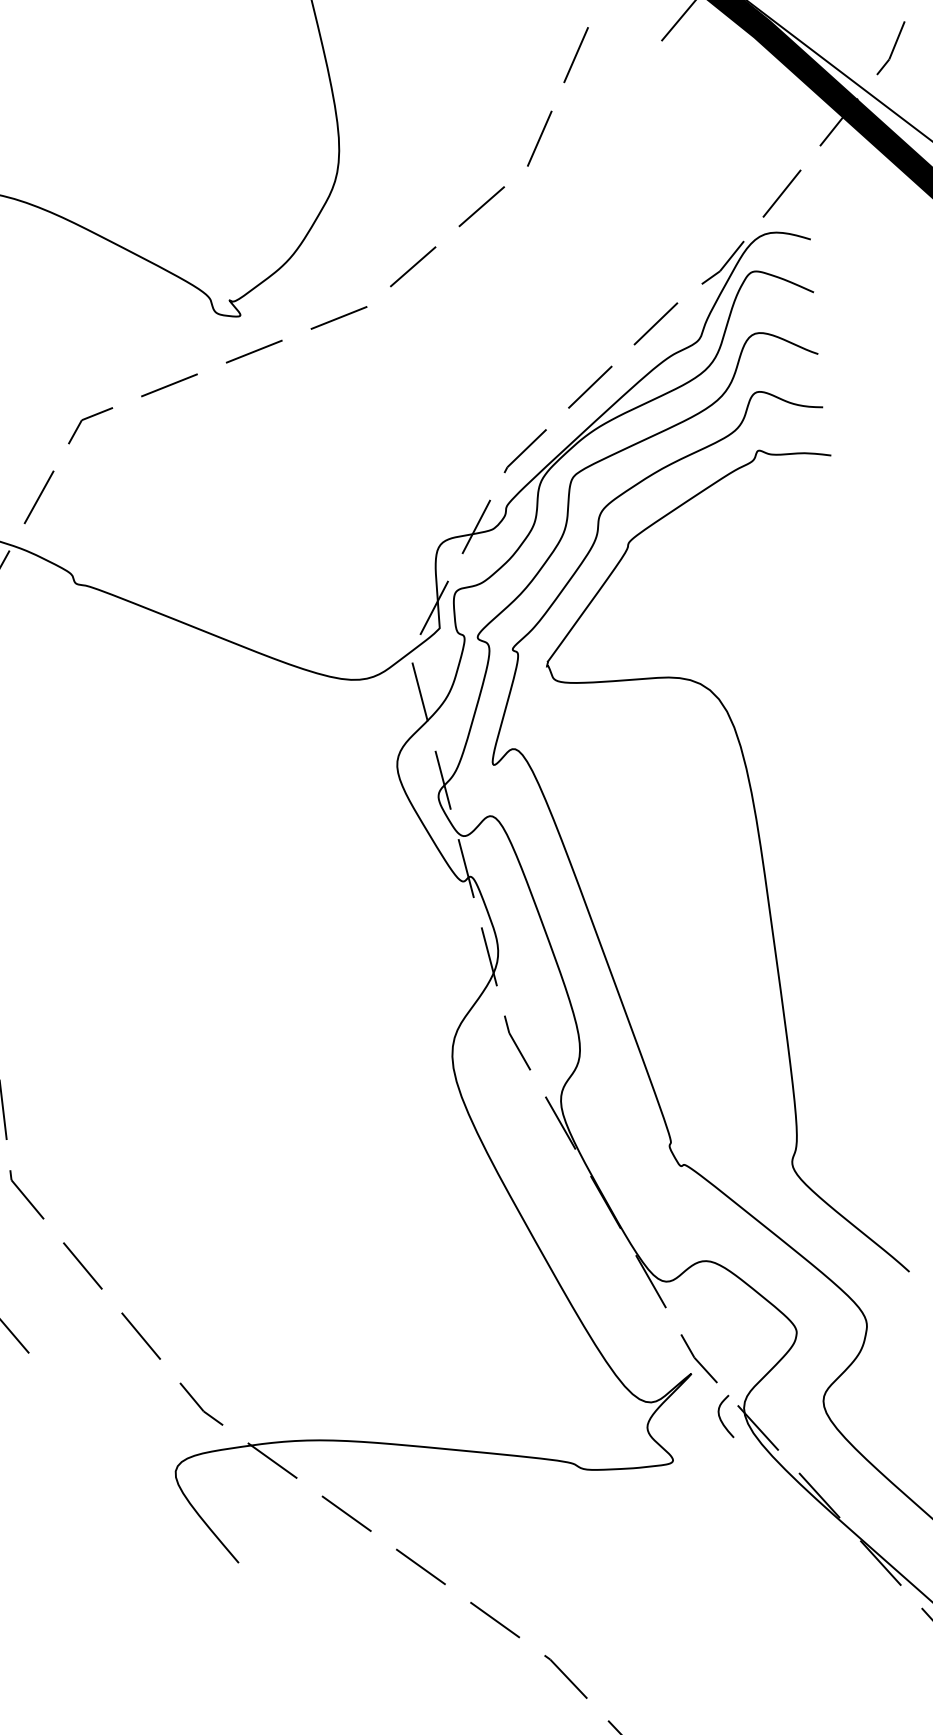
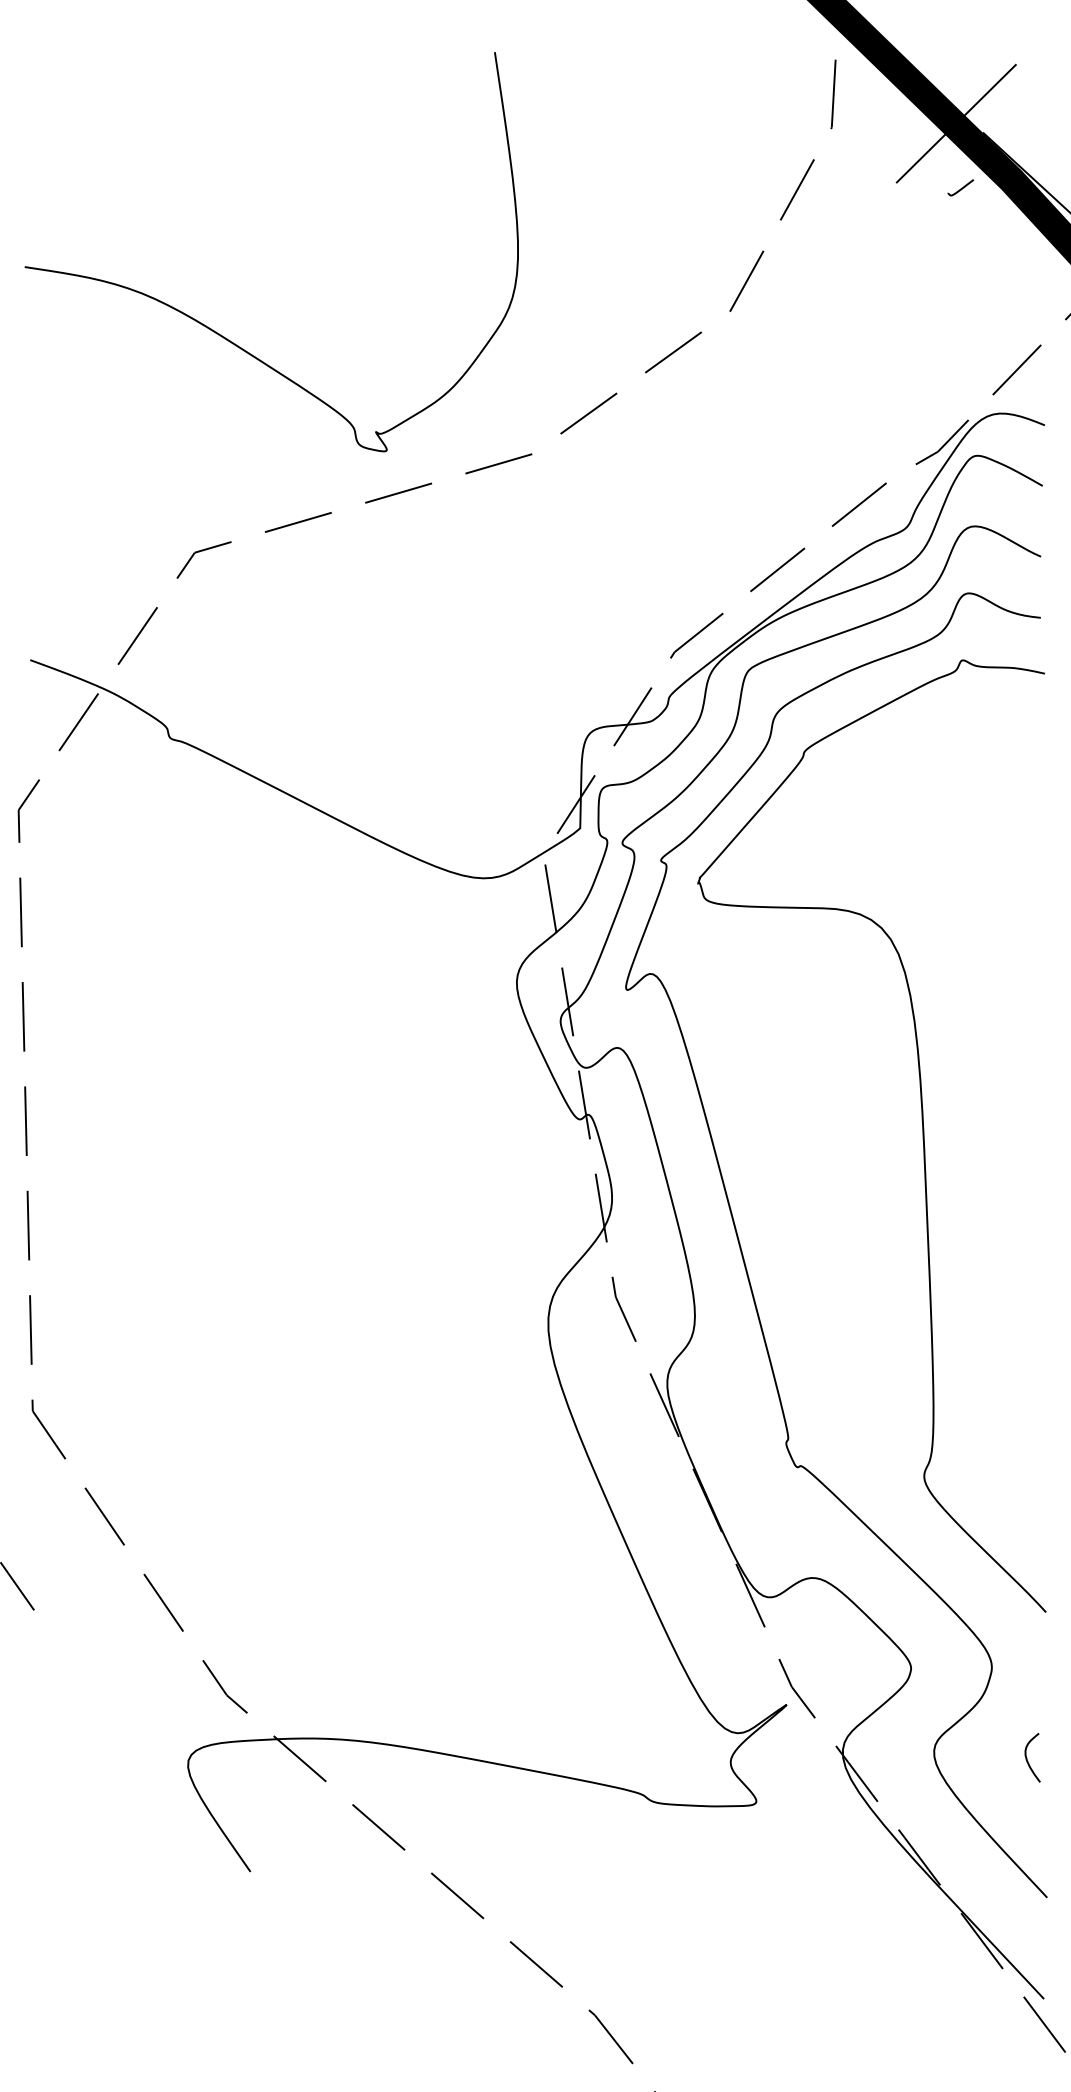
curve: (718, 39) -> (961, 187), added
curve: (720, 1417) -> (1027, 1757), moved

